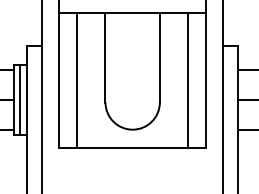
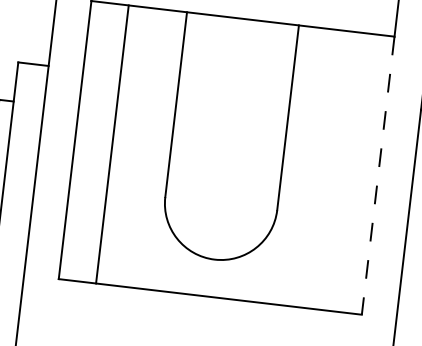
line: (188, 79) -> (341, 169), removed
line: (206, 80) -> (378, 176), solid -> dashed

